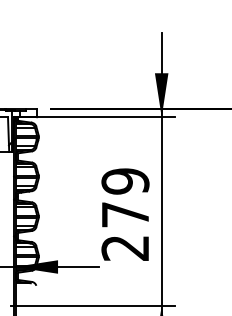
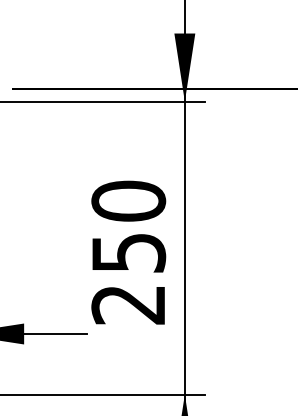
text: (125, 197) -> (128, 226), 279 -> 250

